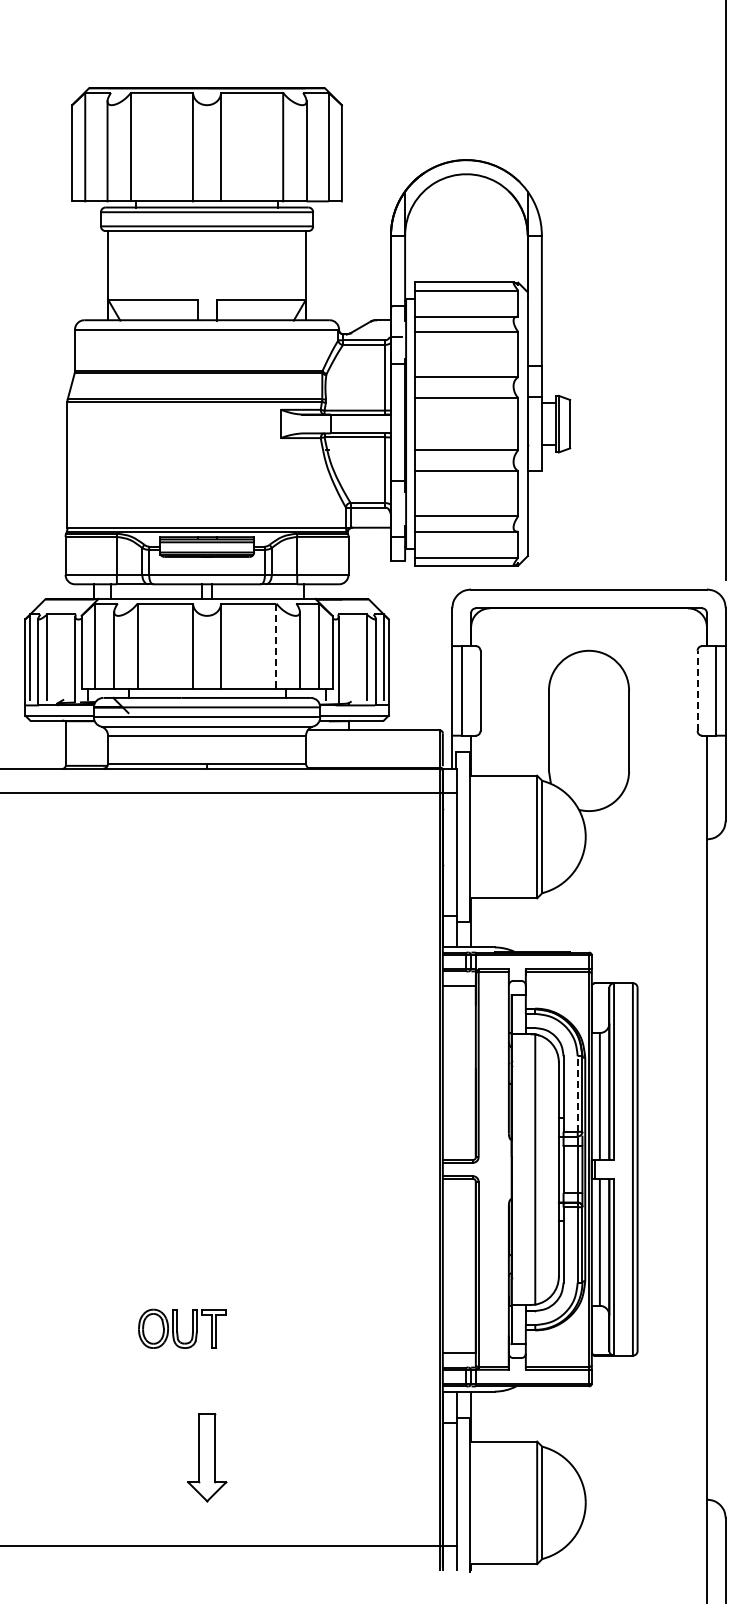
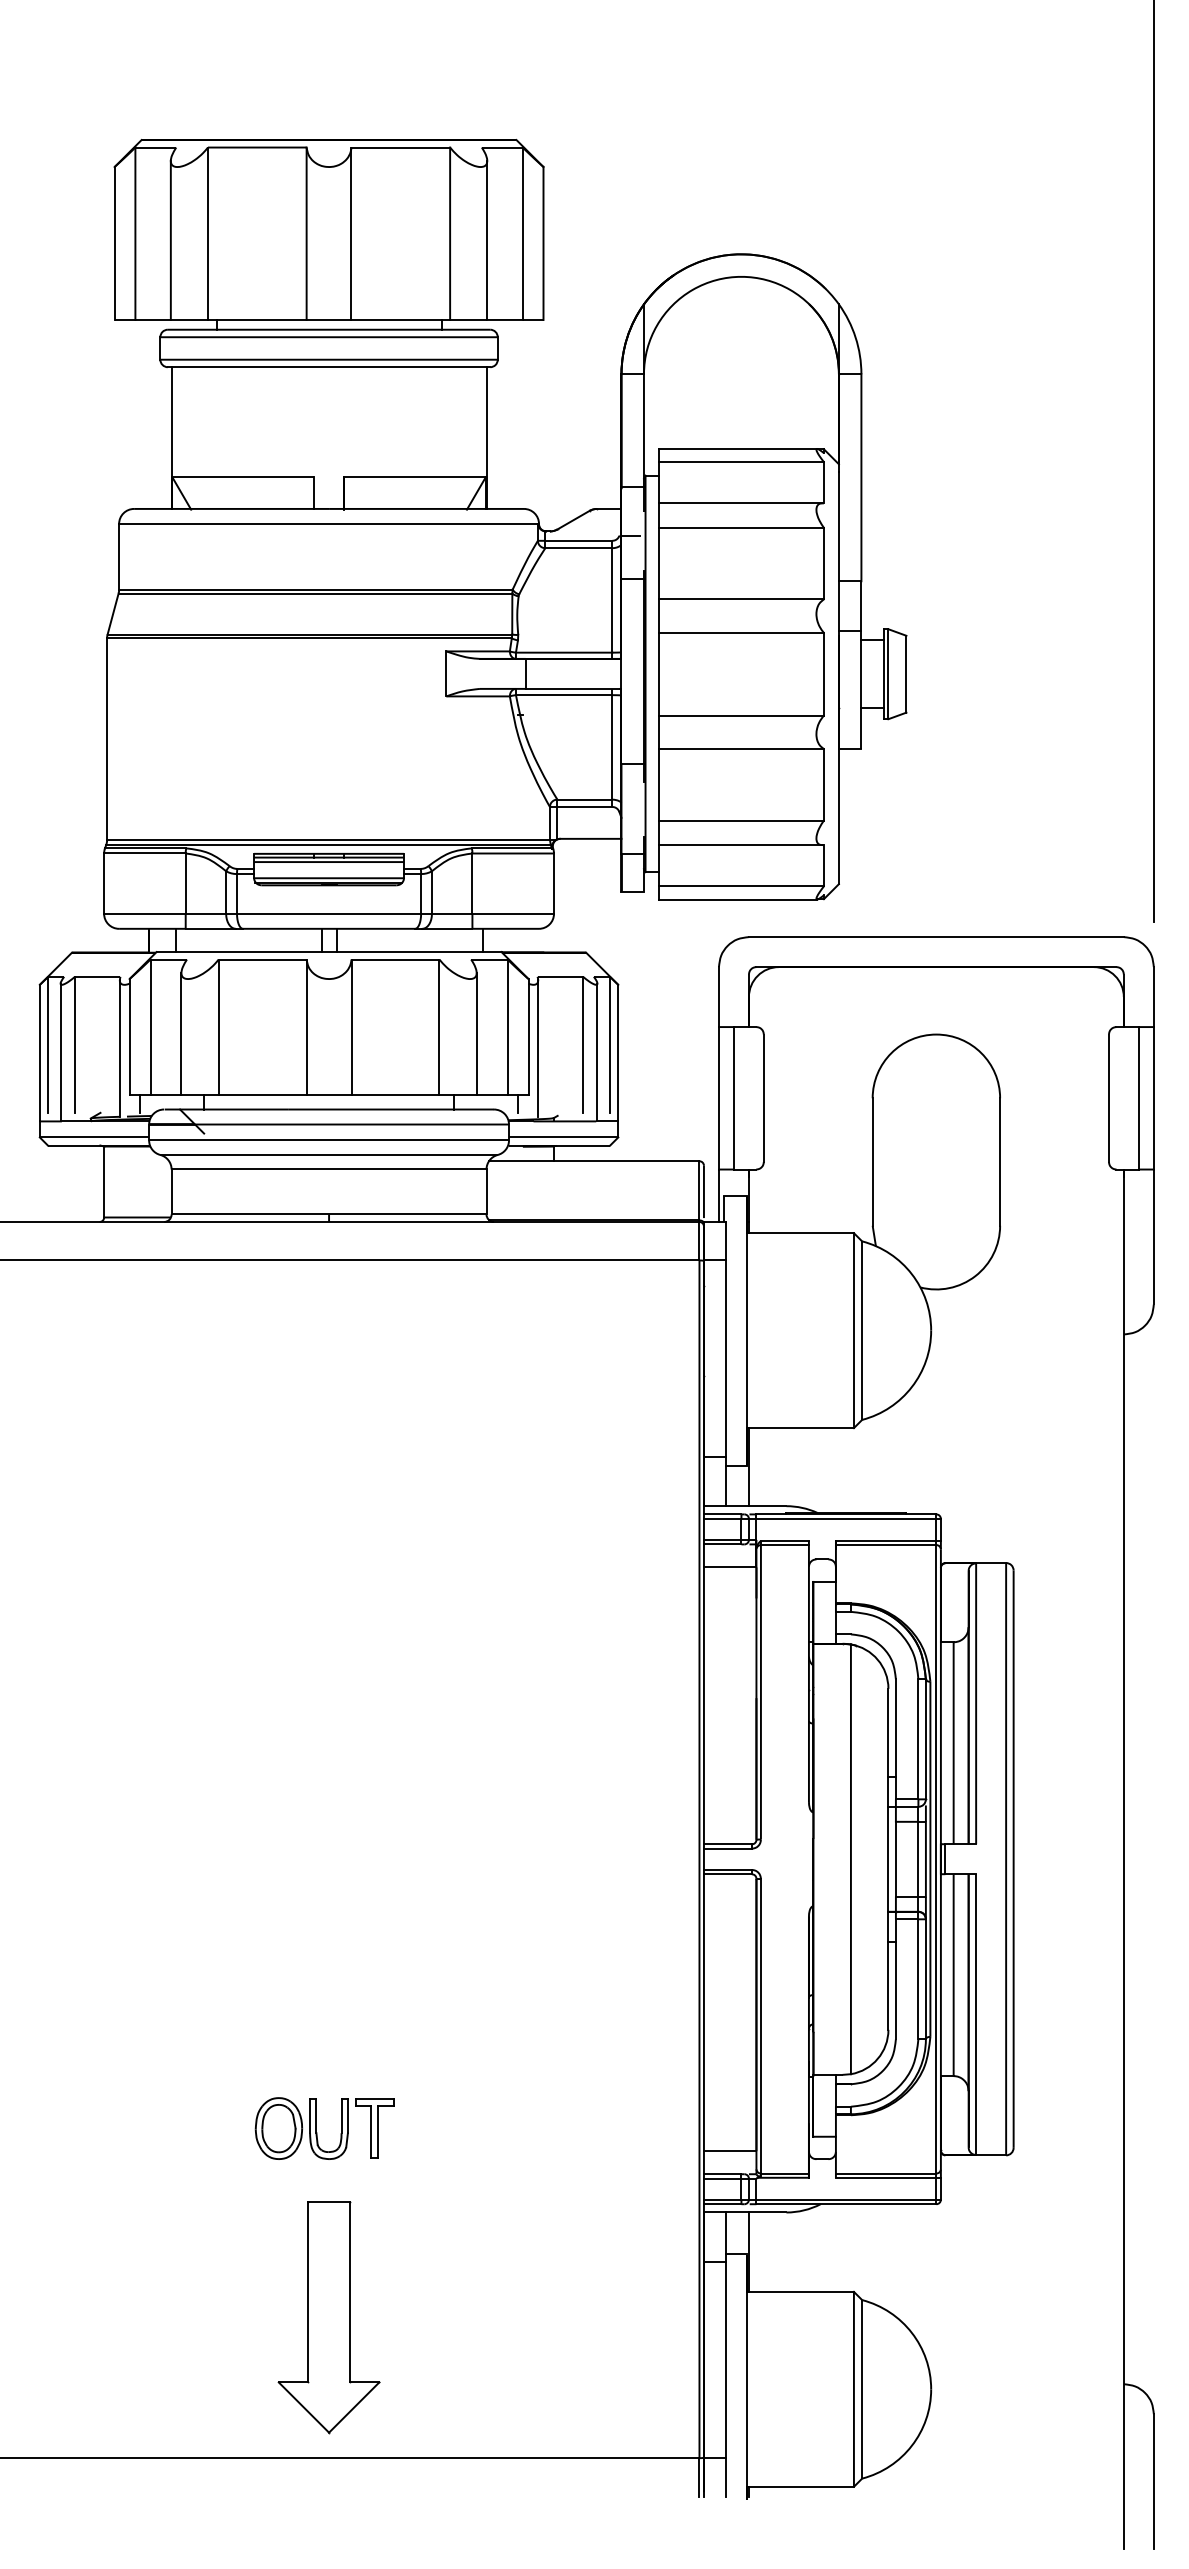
line: (276, 646) -> (439, 1027), dashed -> solid
line: (697, 690) -> (1108, 1097), dashed -> solid
line: (577, 1094) -> (918, 1740), dashed -> solid
part: (182, 1328) -> (324, 2127), moved
part: (207, 1457) -> (329, 2317), size x1.67

